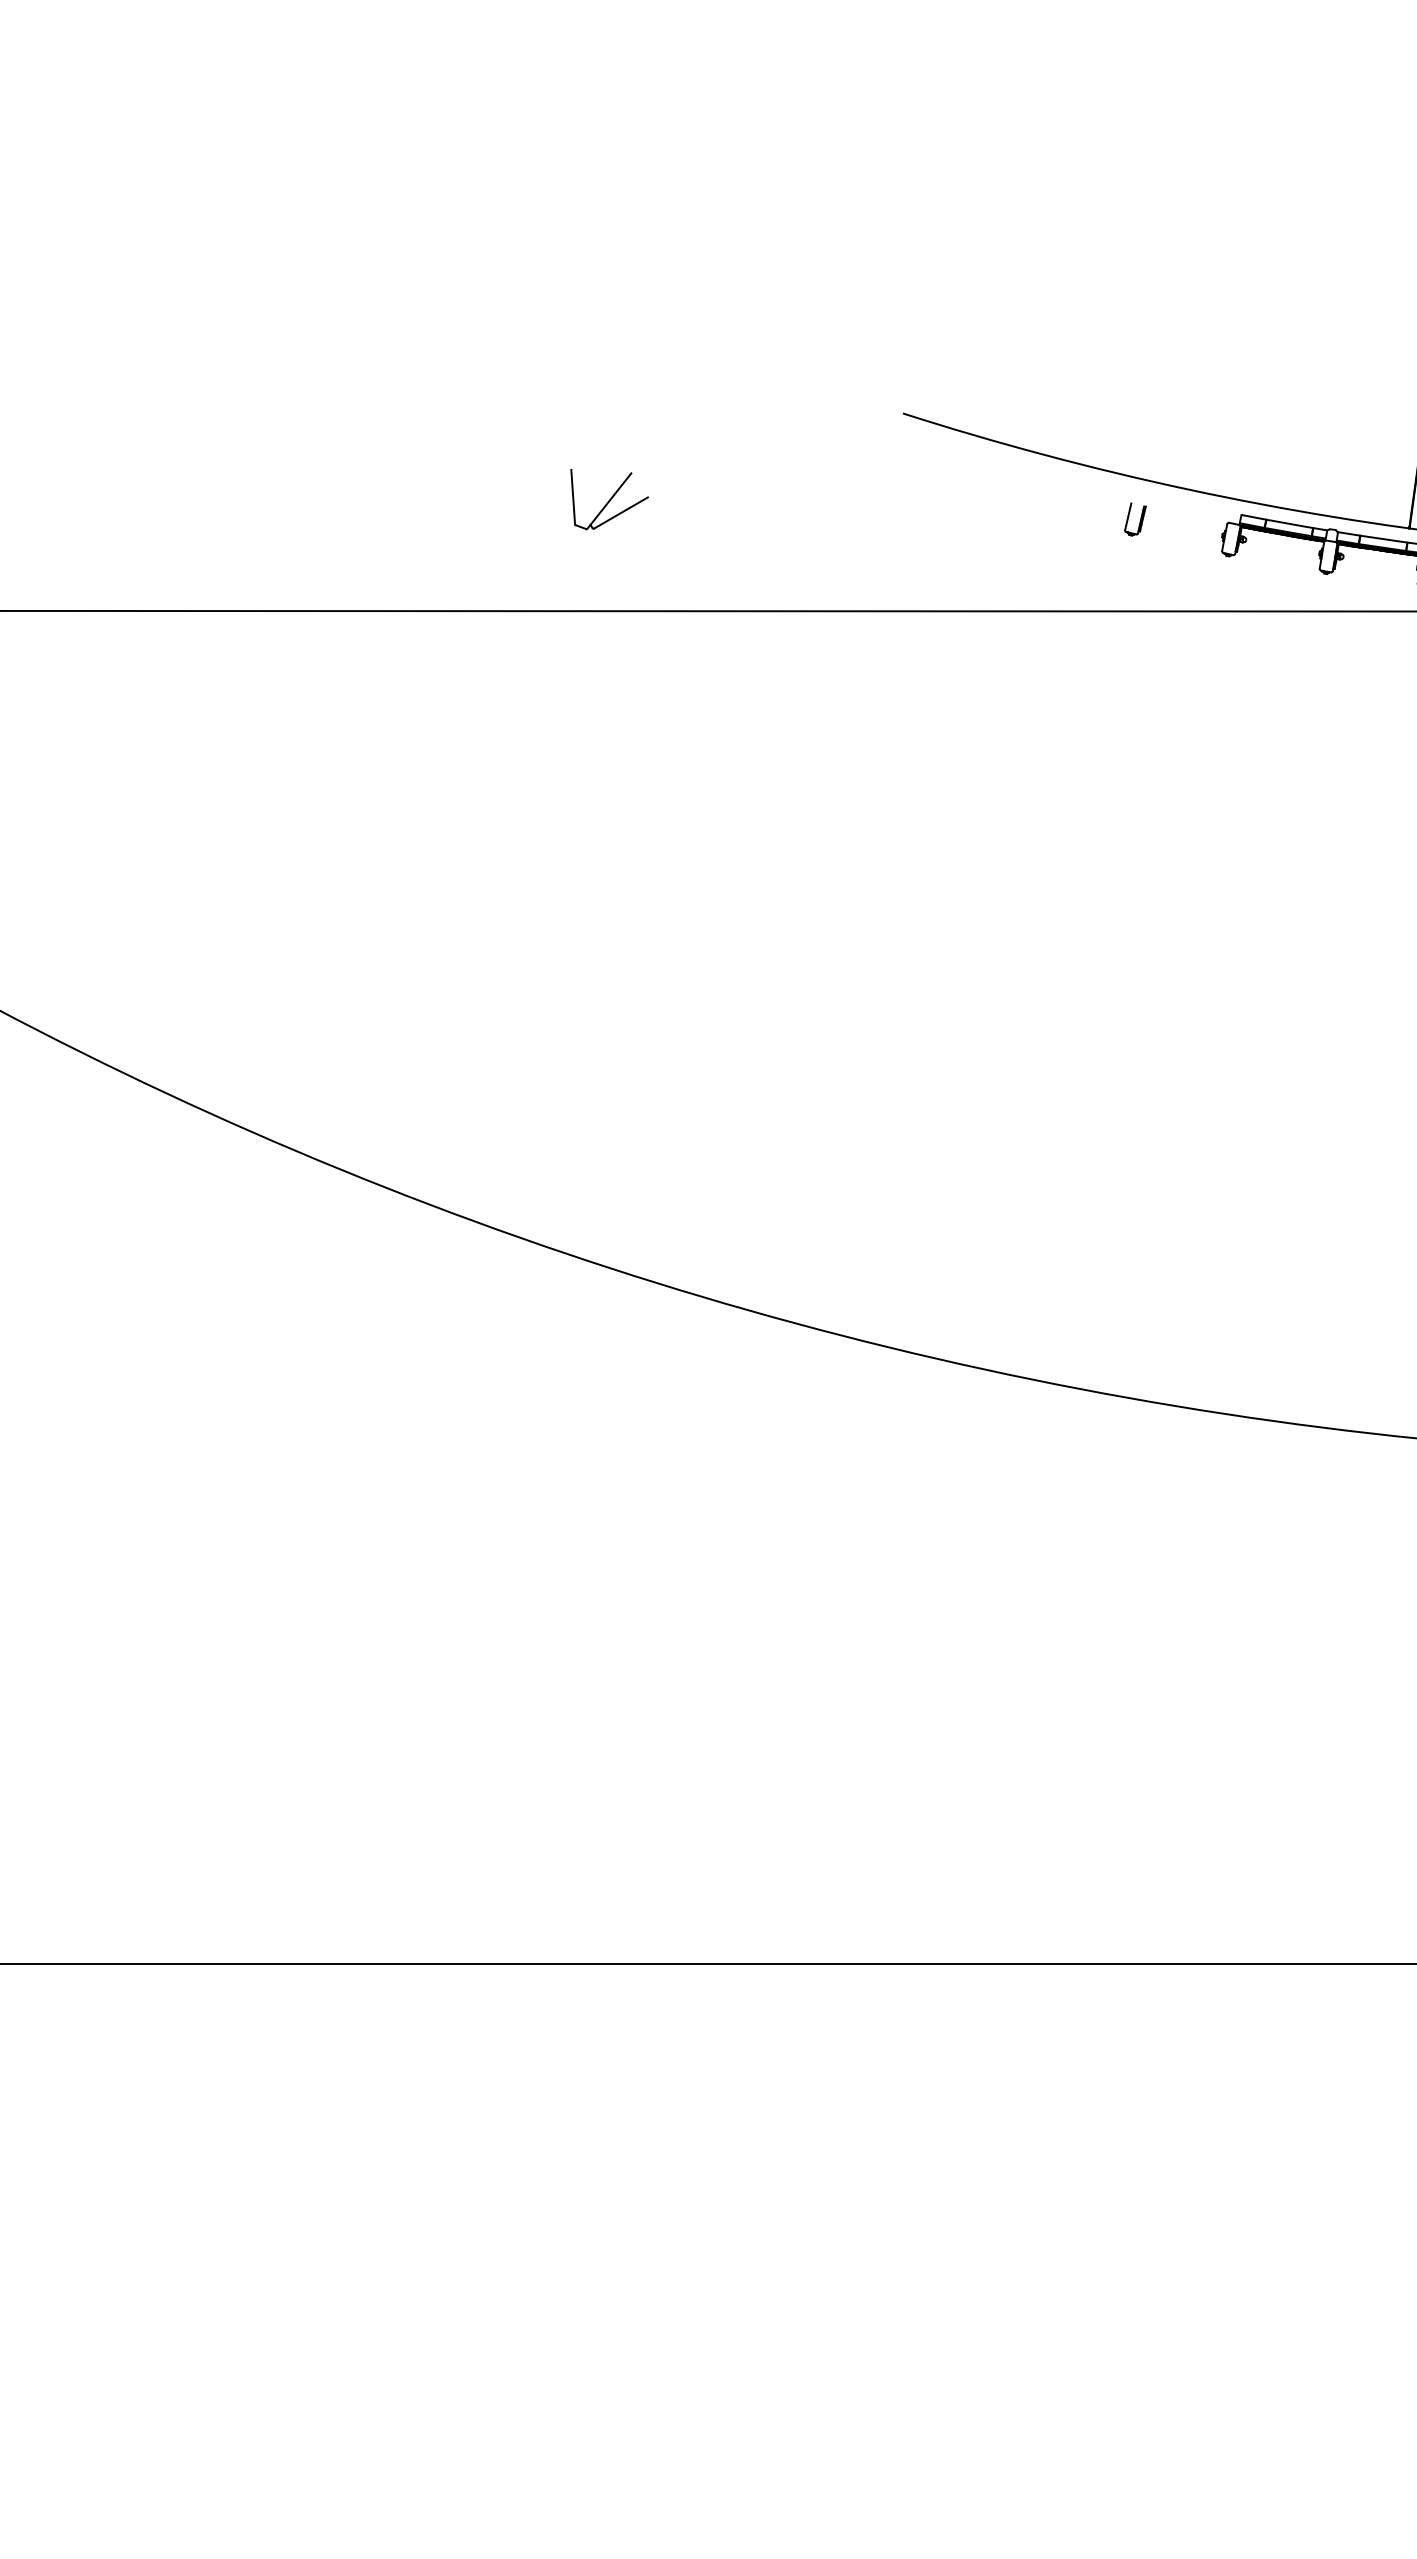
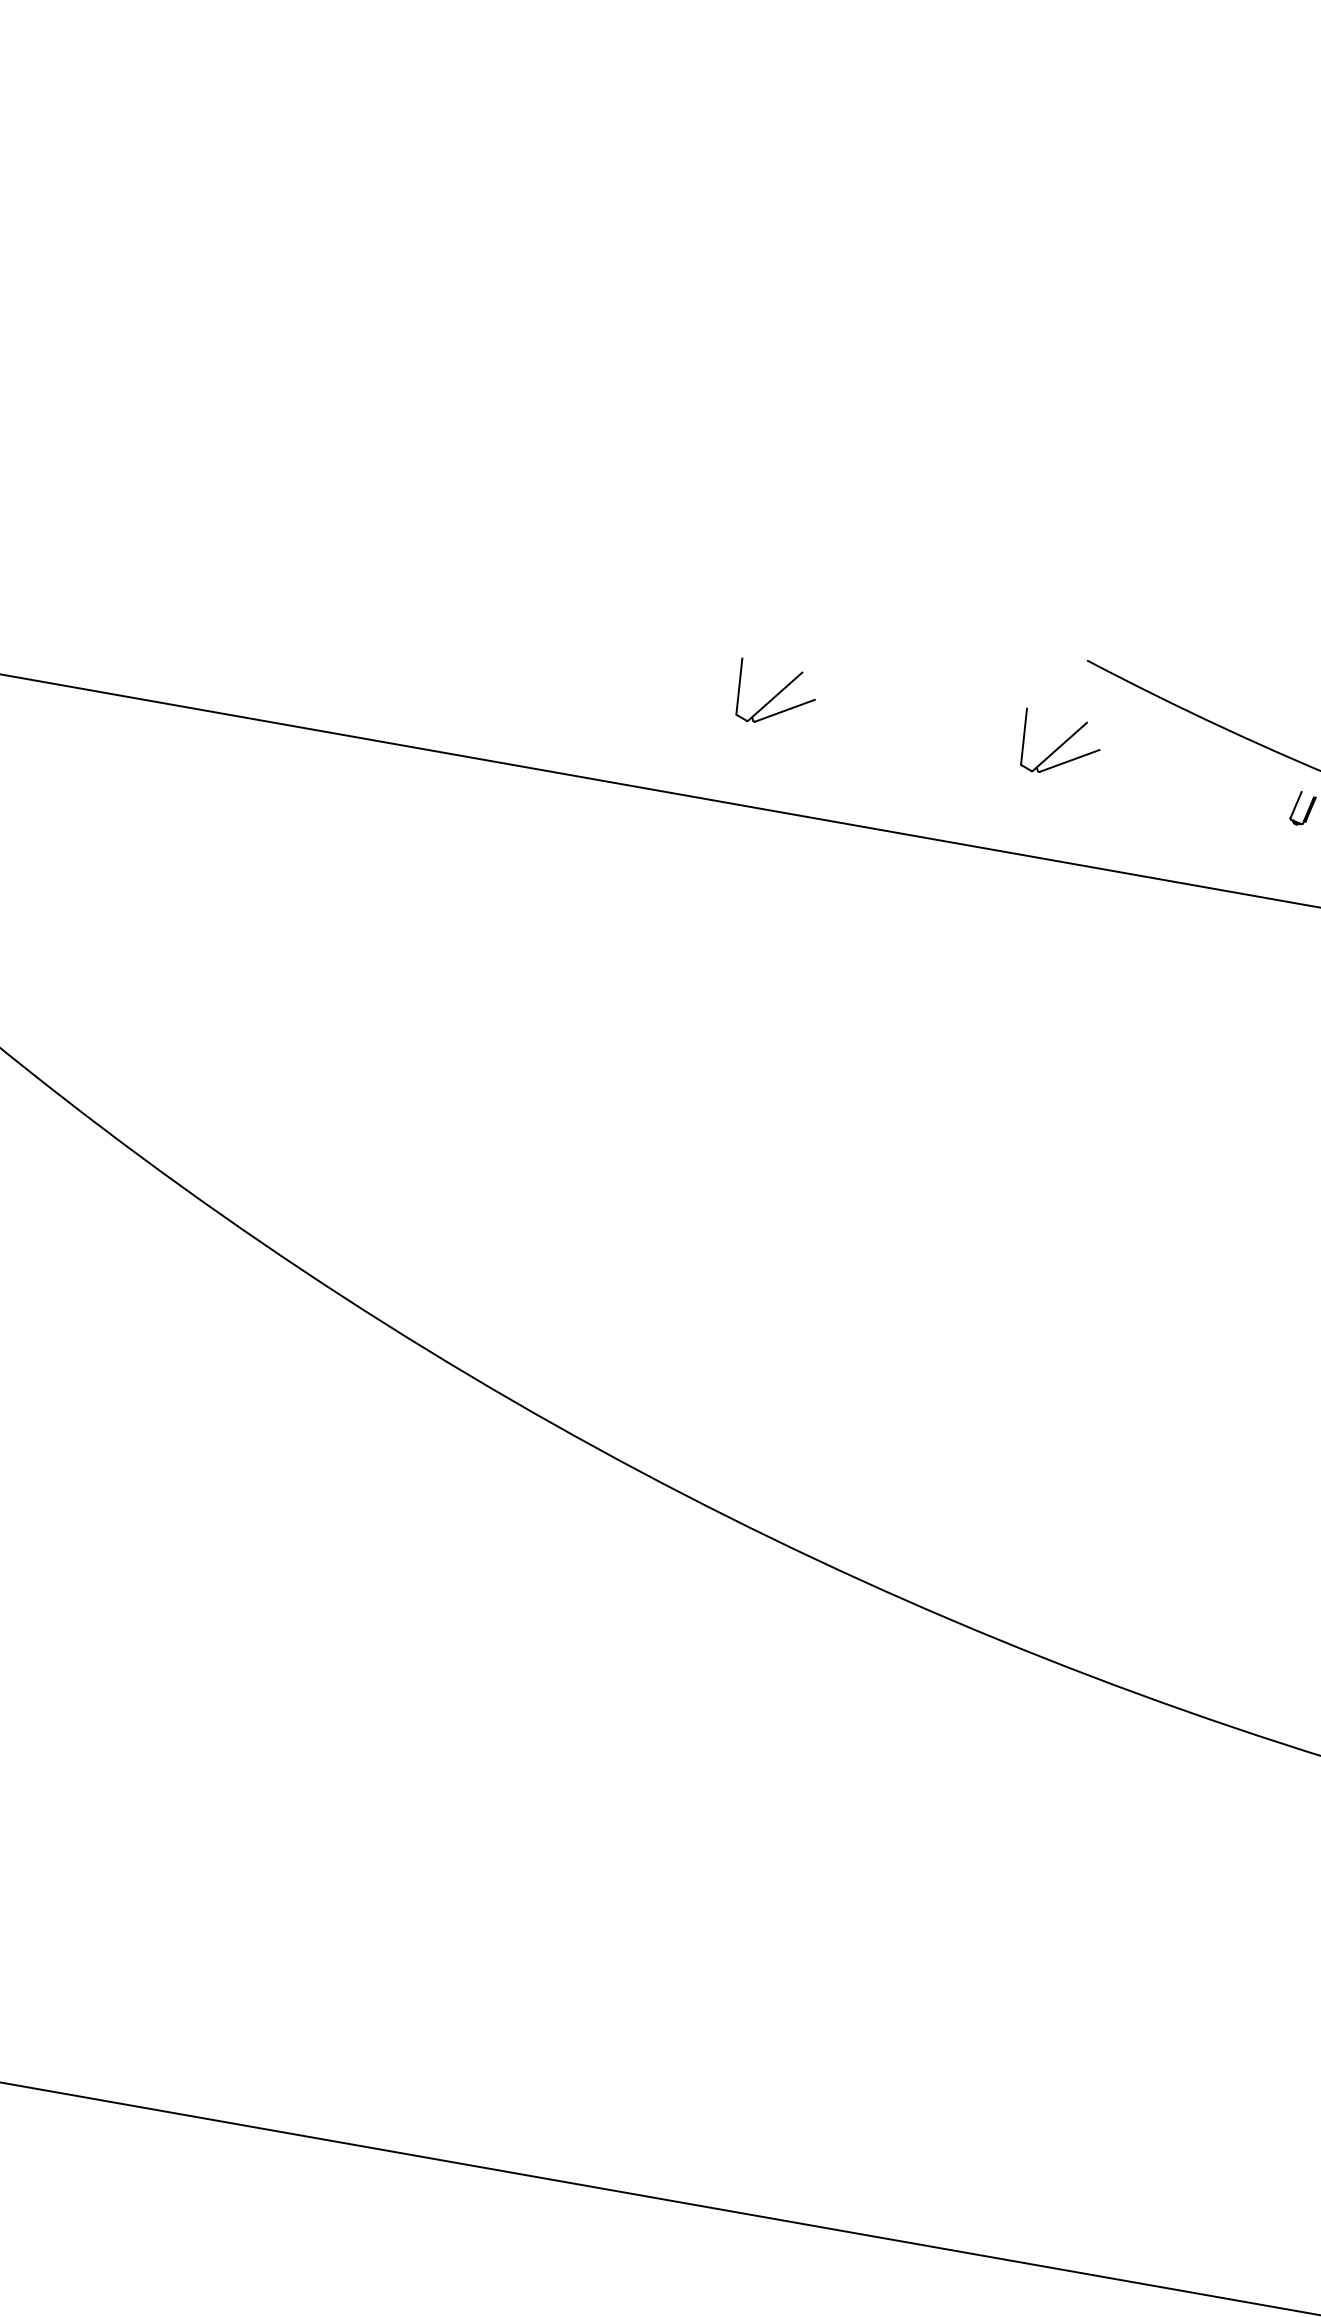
part: (891, 499) -> (1060, 745), added

